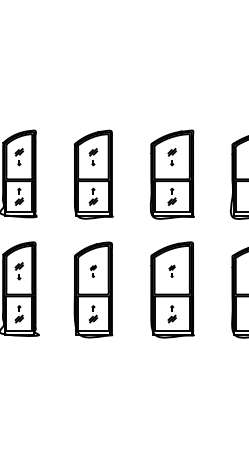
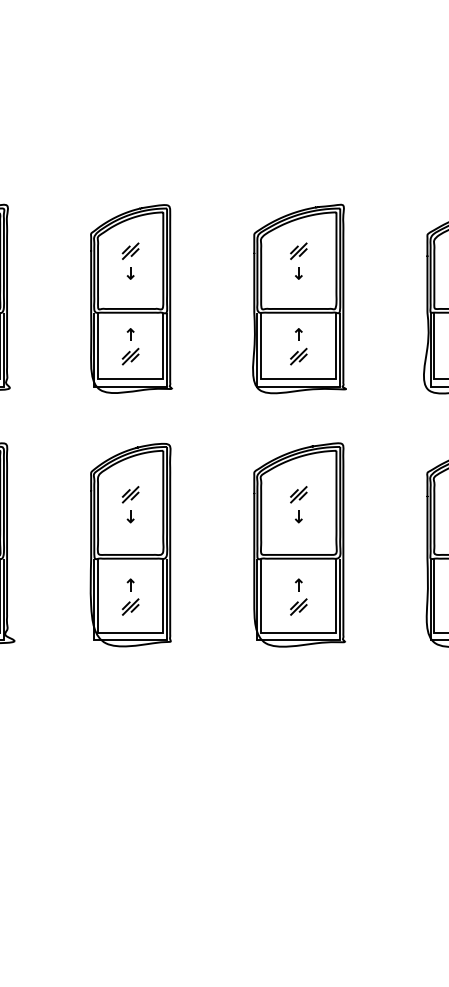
part: (93, 271) -> (130, 505), size x1.43
part: (171, 271) -> (297, 505), size x1.43

